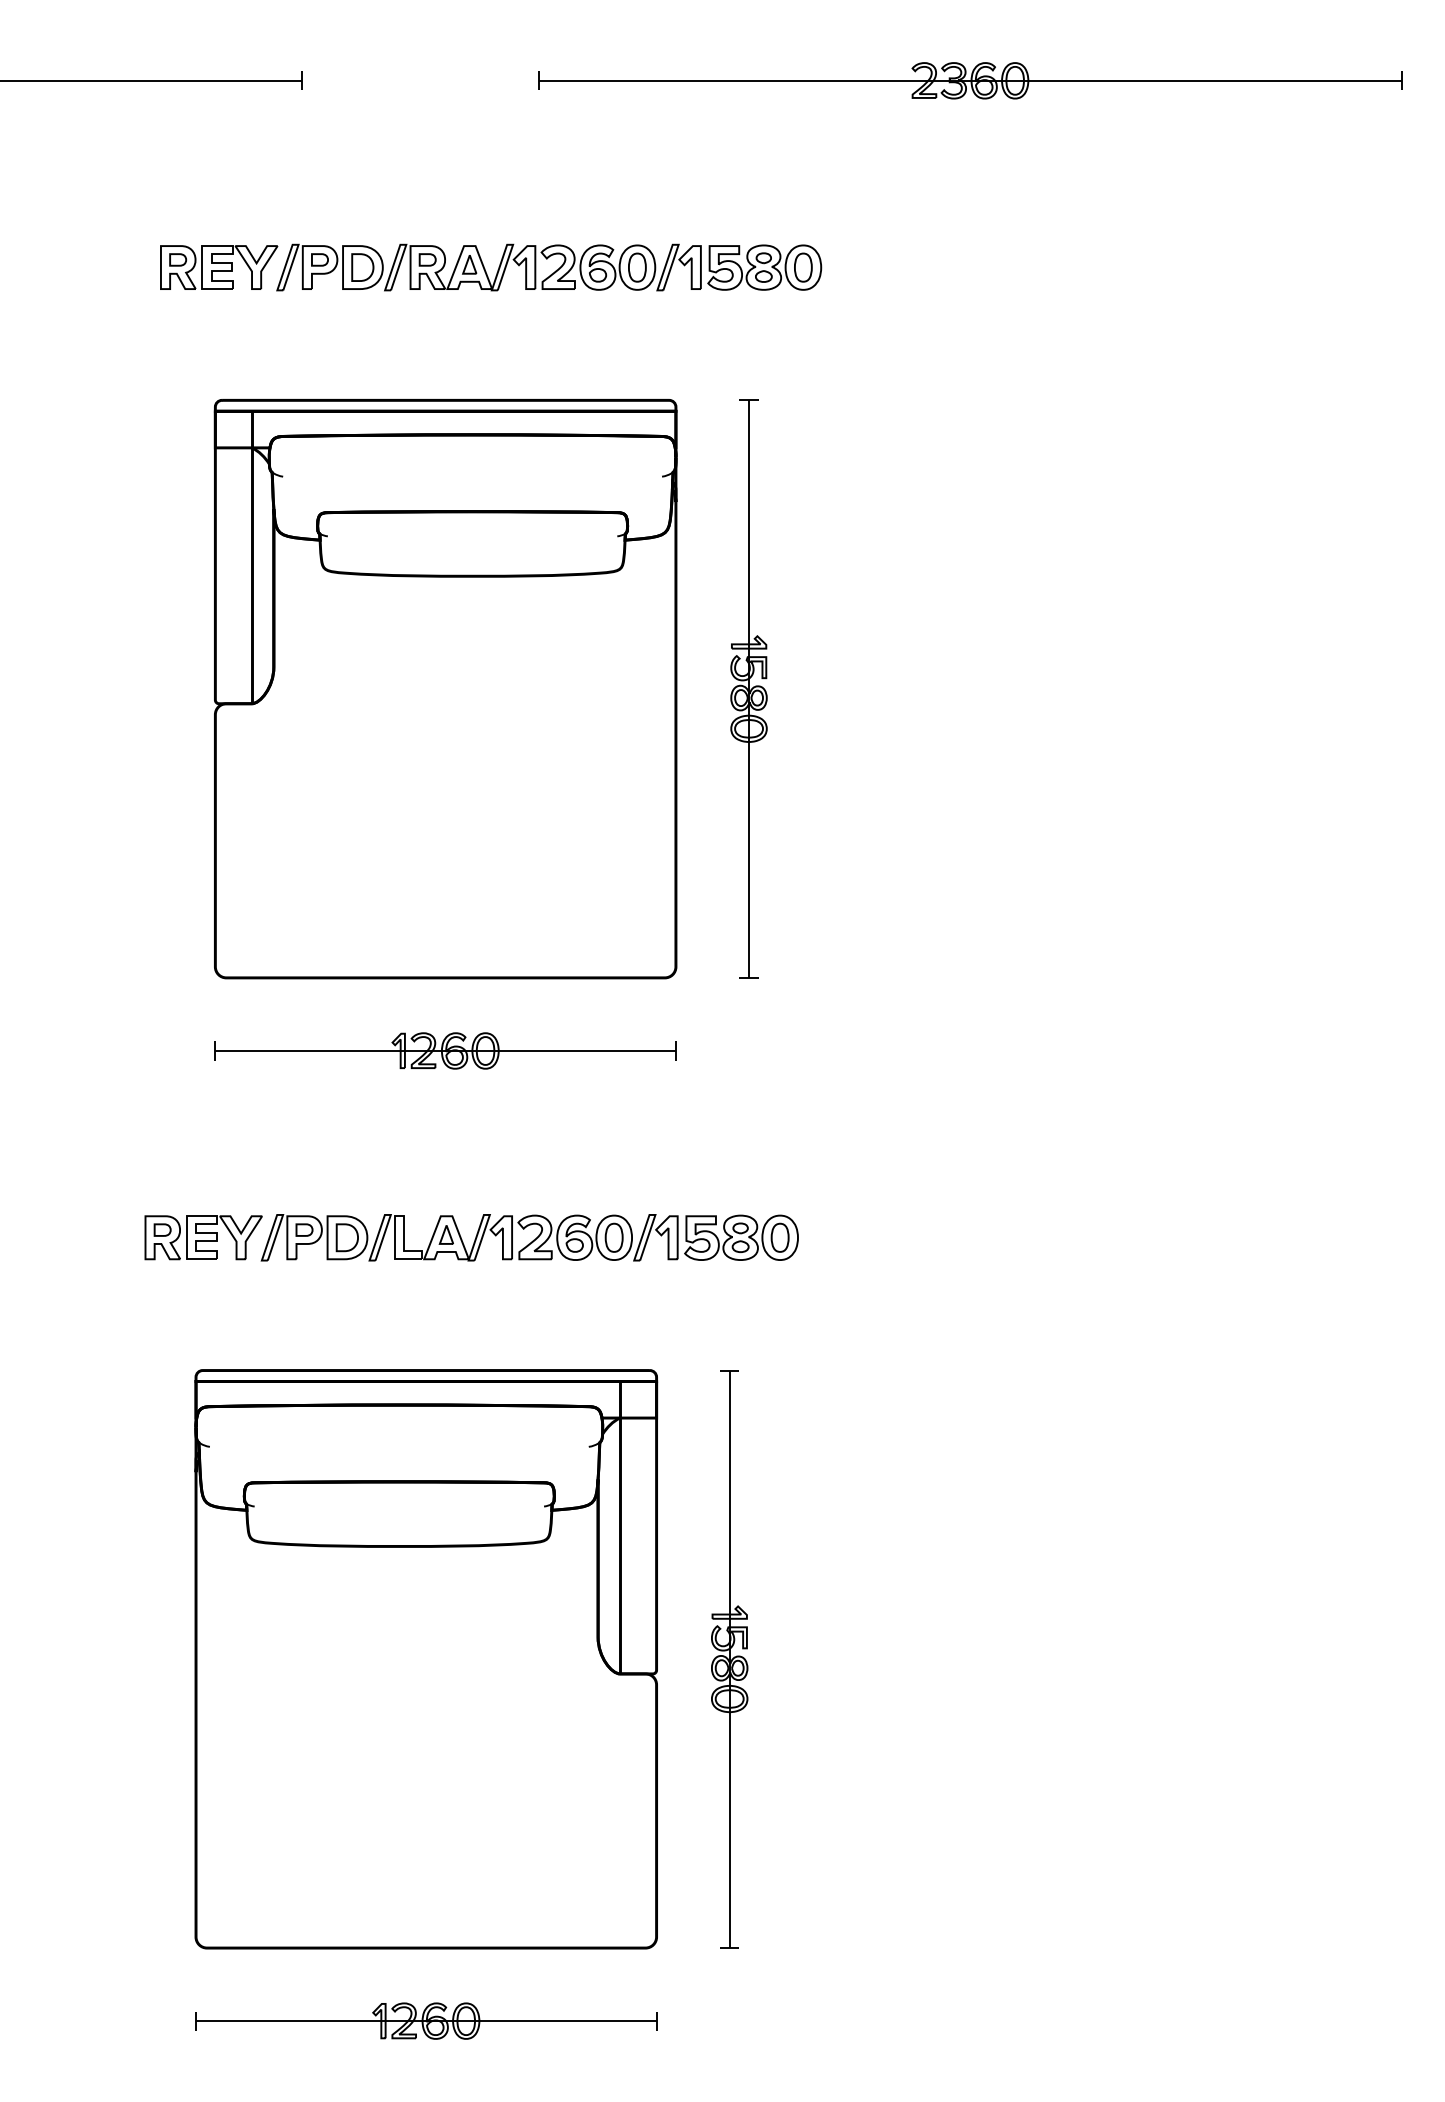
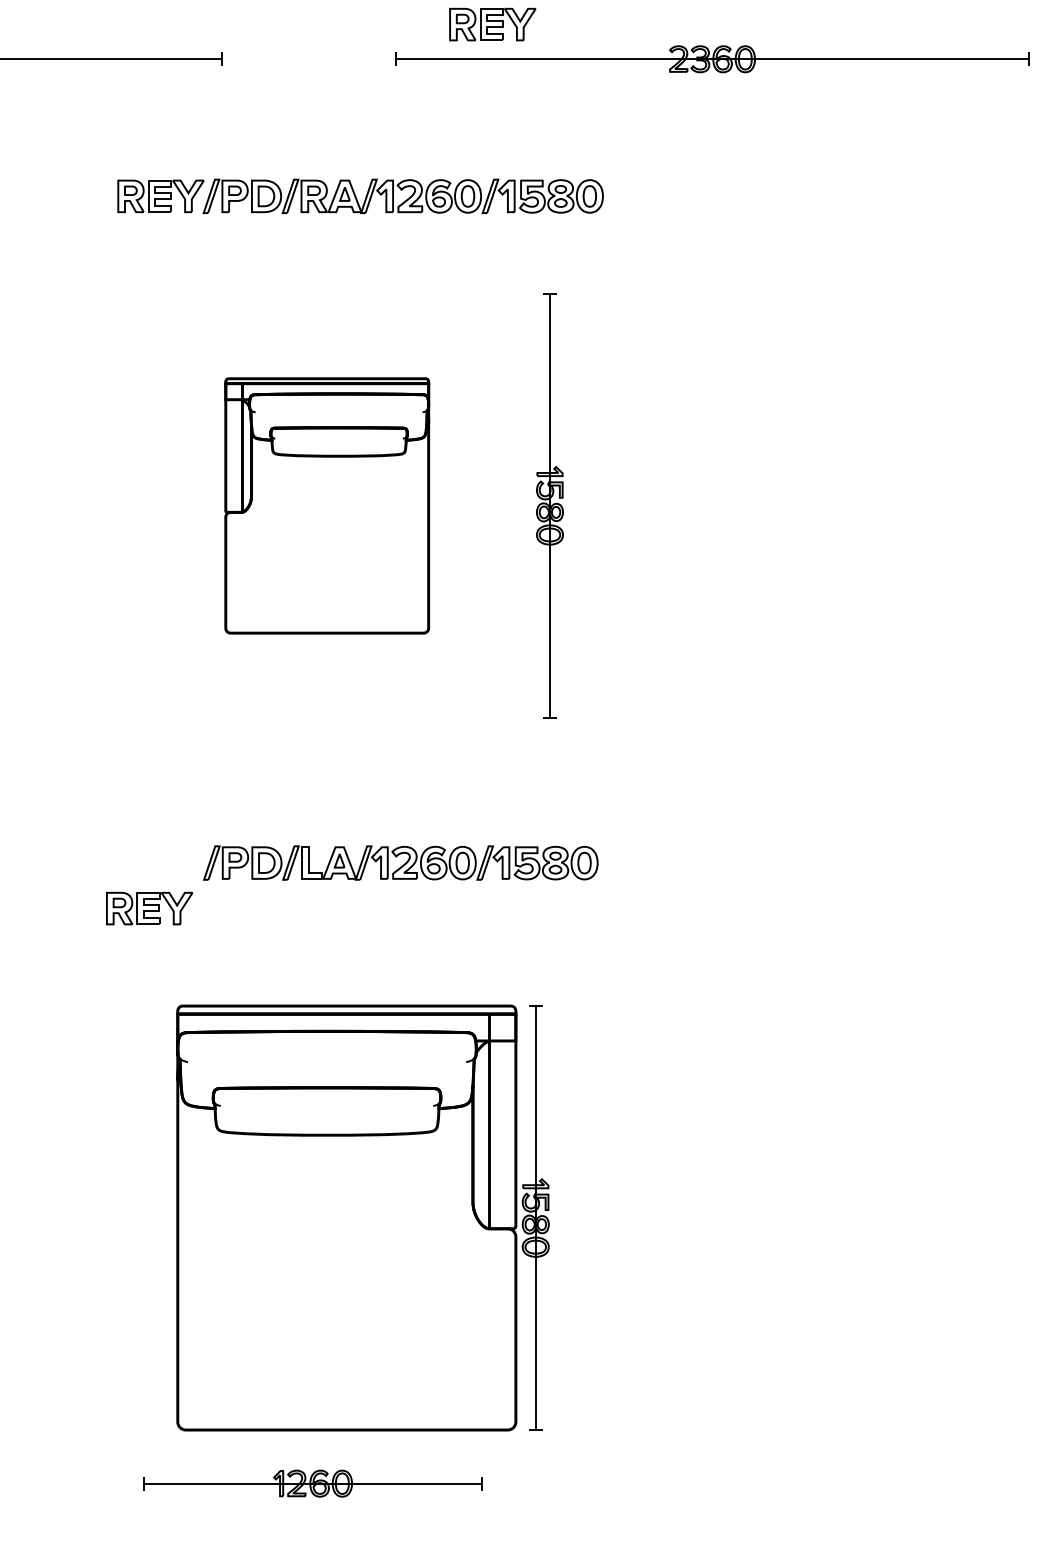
part: (671, 33) -> (493, 24), added
part: (445, 689) -> (327, 506), size x0.6
part: (445, 1050) -> (327, 771), removed
part: (529, 1237) -> (400, 862), moved
part: (426, 1659) -> (346, 1218), moved

